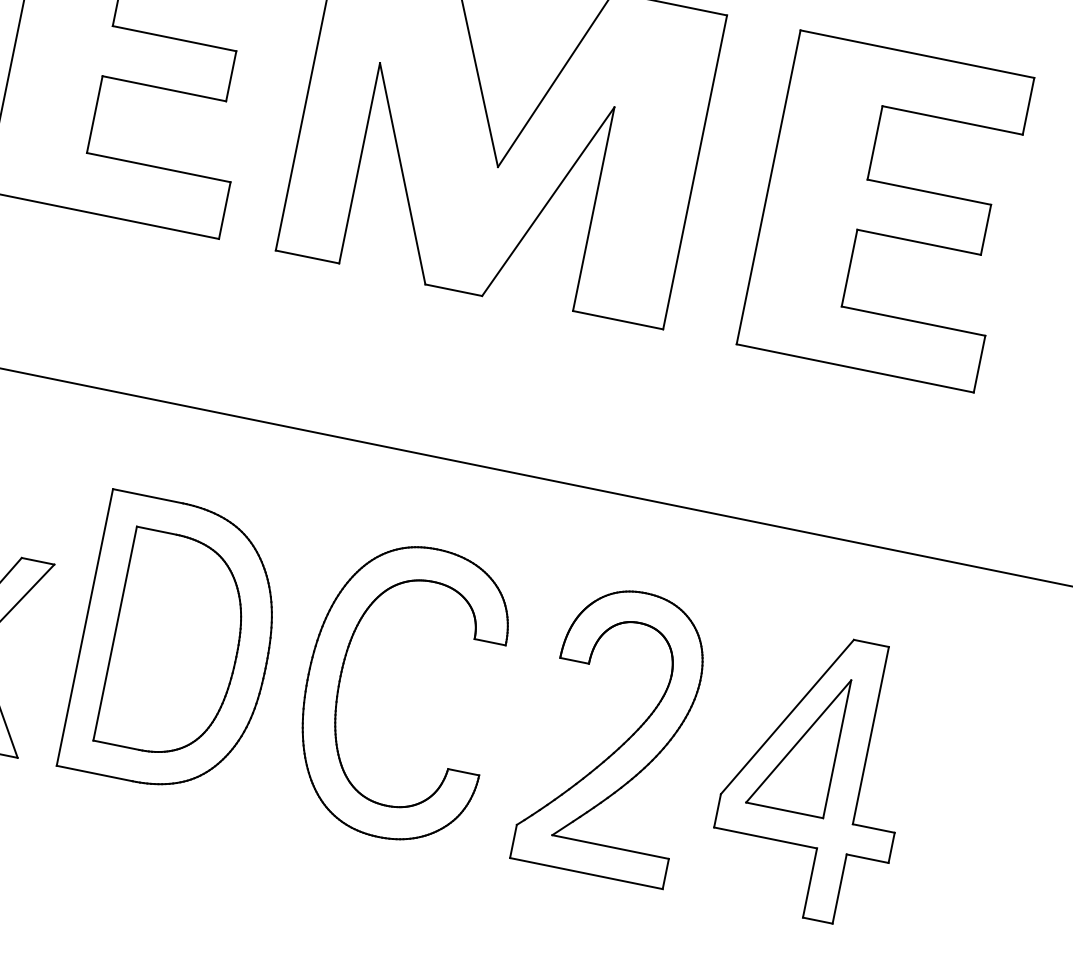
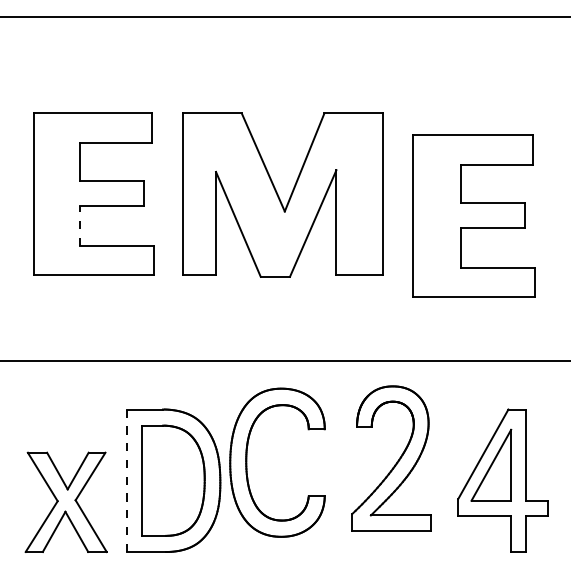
line: (95, 115) -> (80, 226), solid -> dashed
part: (886, 209) -> (473, 215), moved
line: (84, 626) -> (126, 480), solid -> dashed
part: (342, 679) -> (247, 462), moved
part: (625, 738) -> (397, 460), moved

